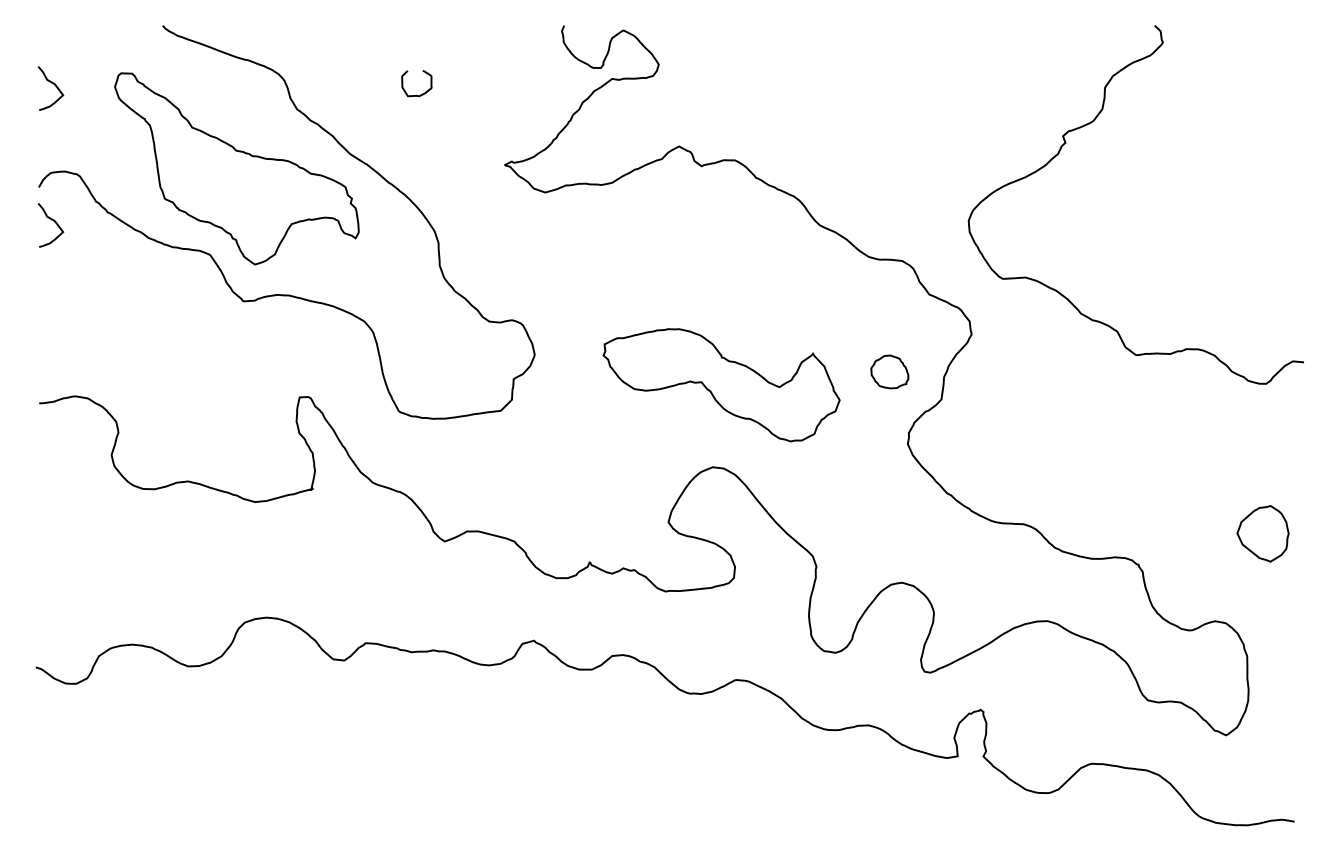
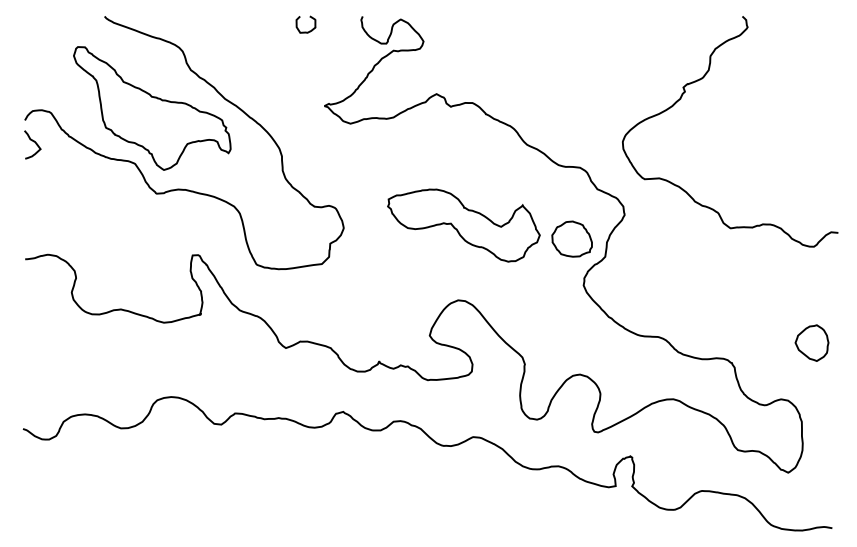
curve: (52, 84) -> (33, 54), removed
curve: (416, 94) -> (305, 31), moved
part: (888, 371) -> (571, 238), size x1.67
part: (720, 385) -> (463, 225), moved

